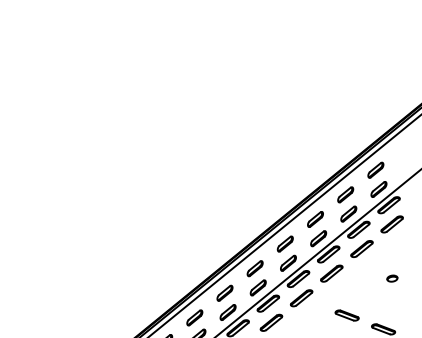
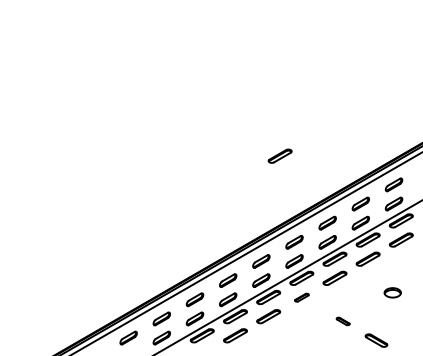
part: (256, 159) -> (279, 155), added
part: (392, 278) -> (393, 292), size x1.6
part: (301, 298) -> (301, 297), size x0.6
part: (346, 315) -> (342, 321), size x0.6

